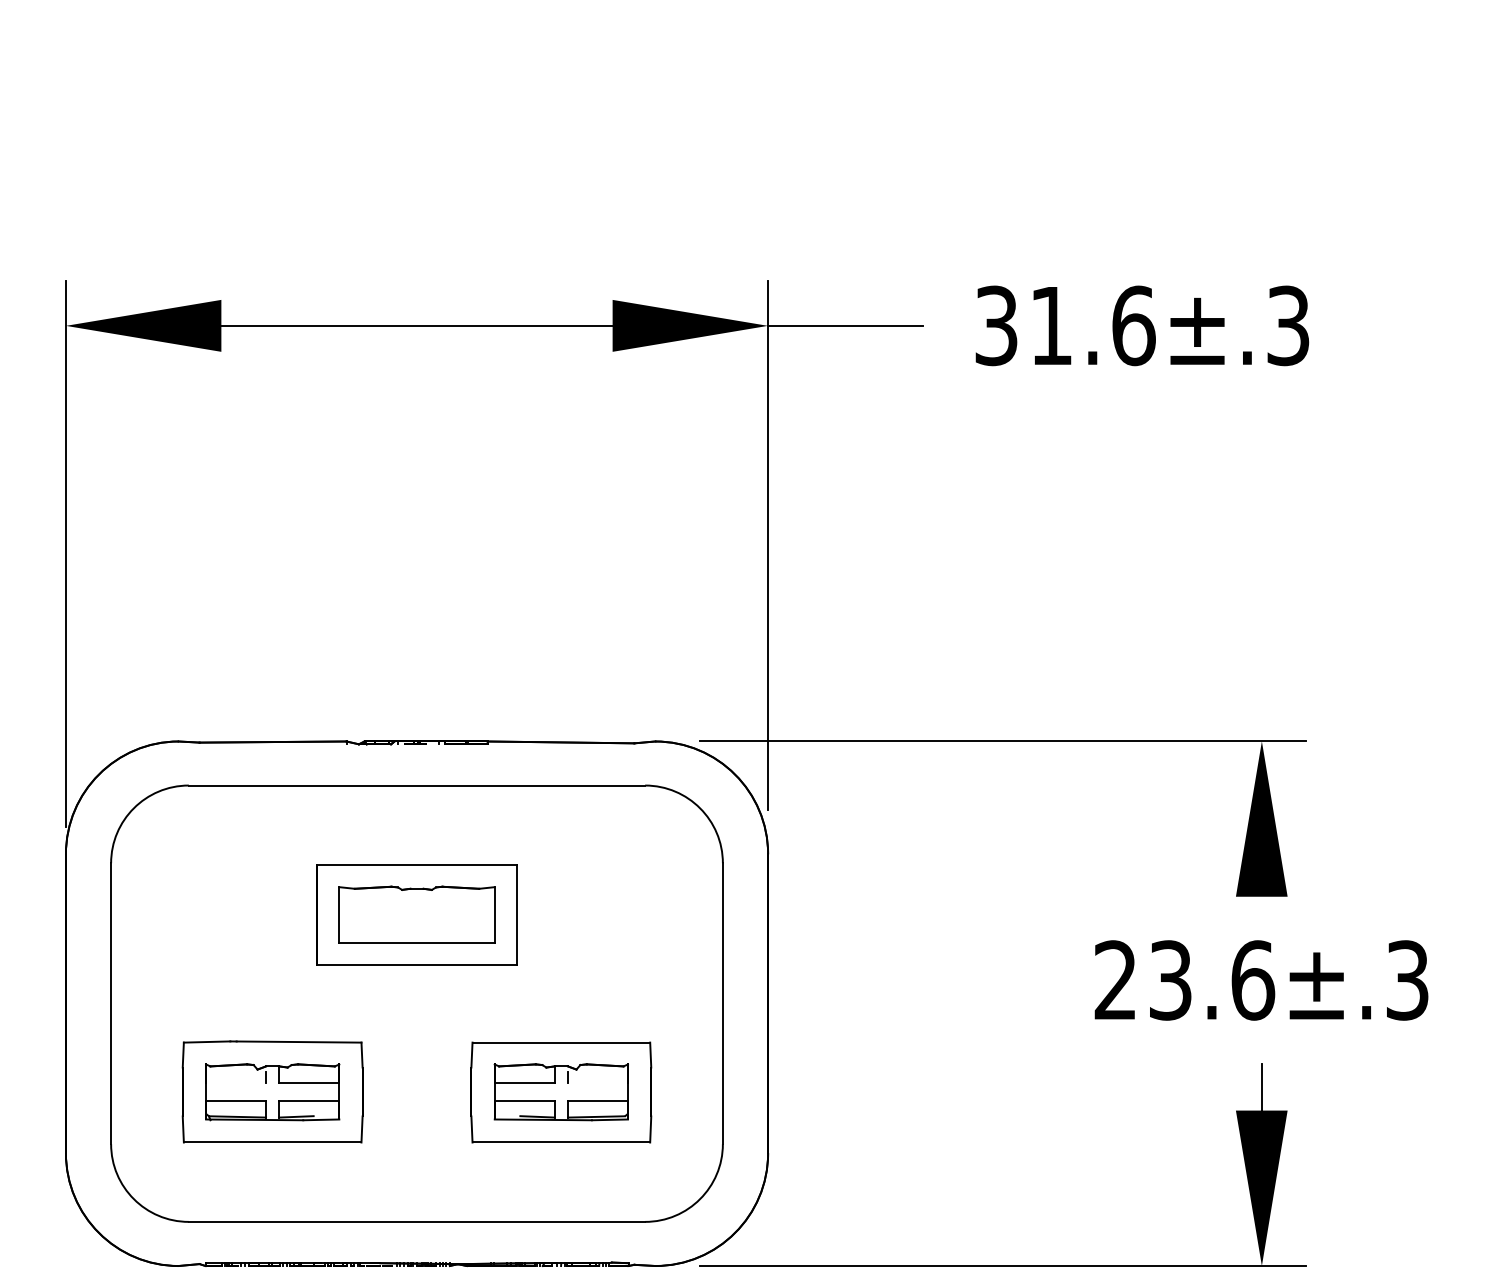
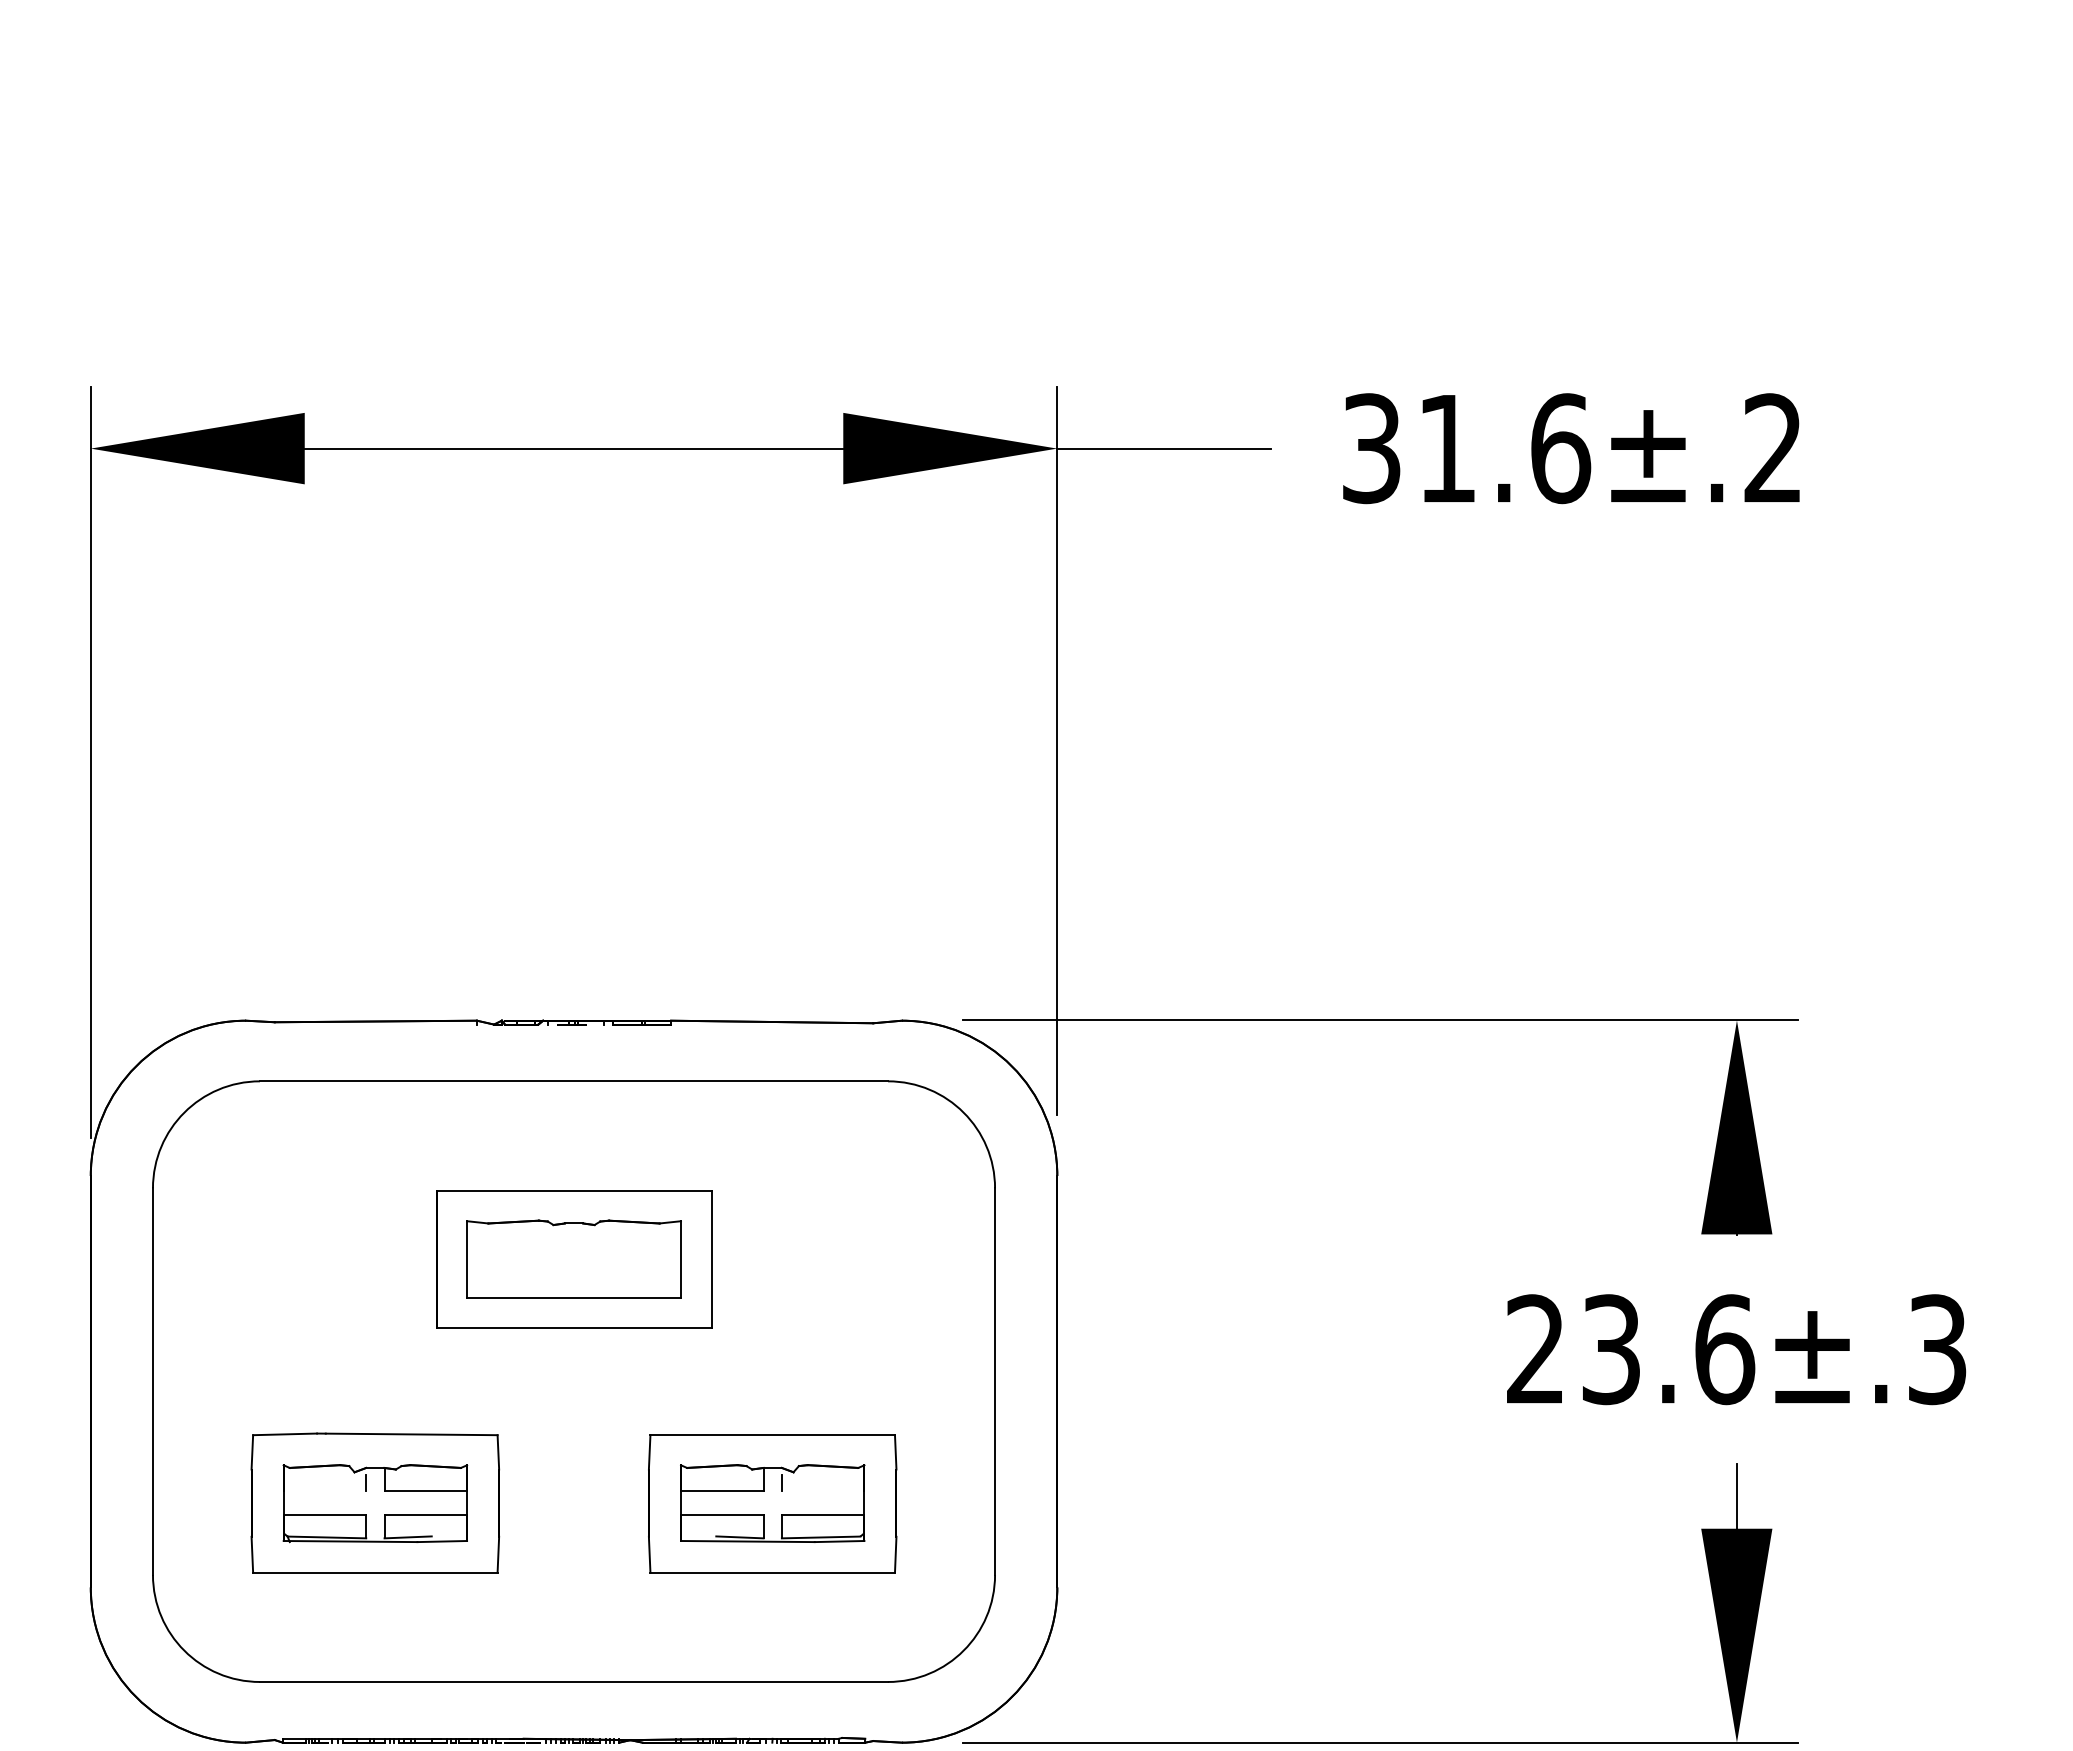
text: (1287, 325) -> (1772, 448), 31.6±.3 -> 31.6±.2

